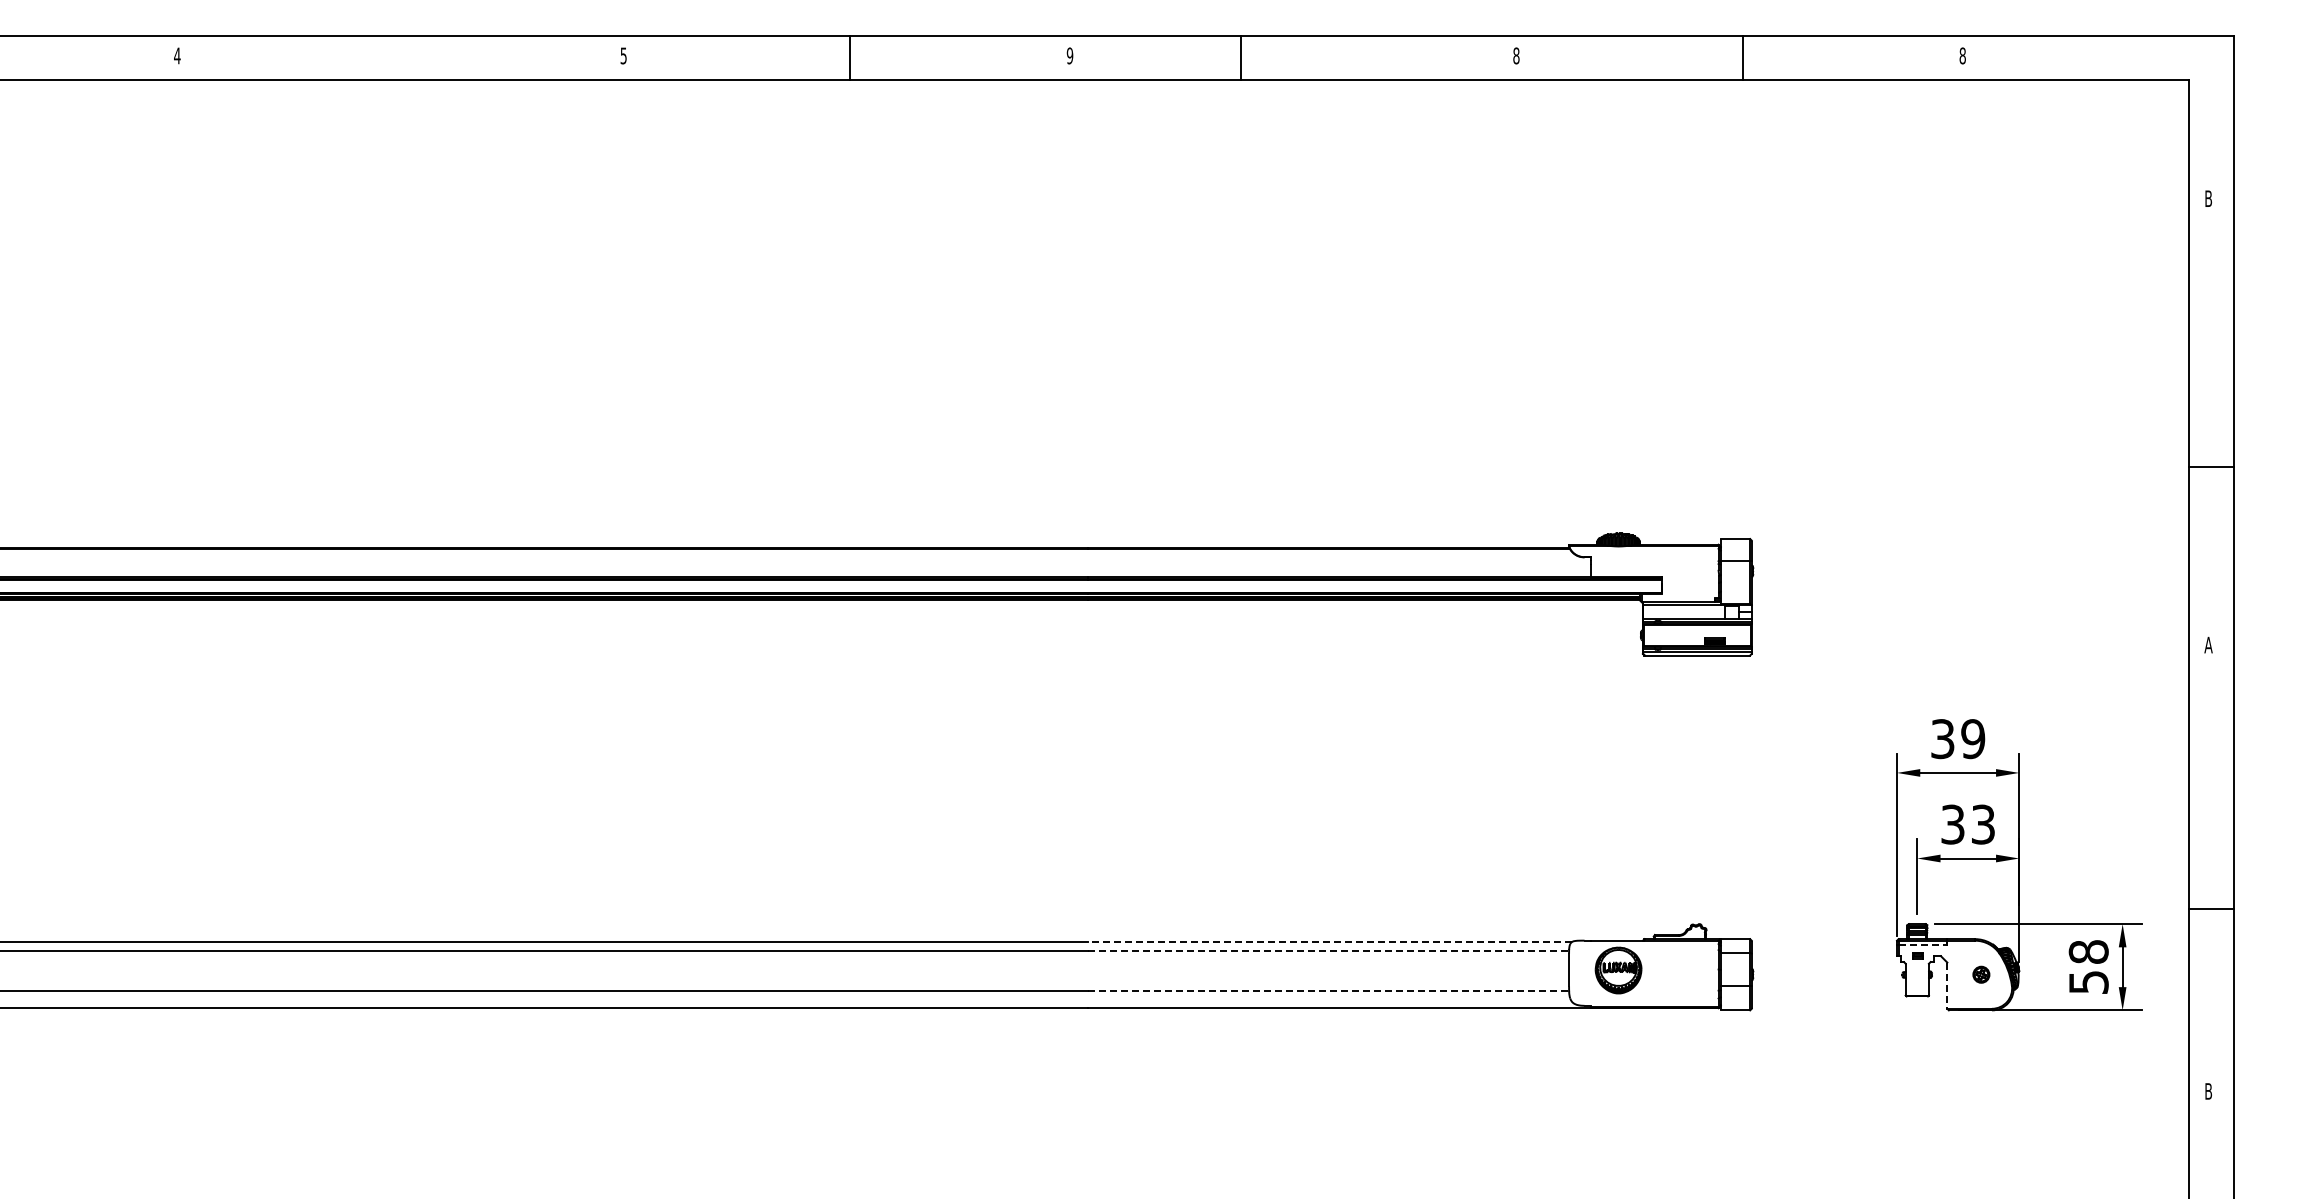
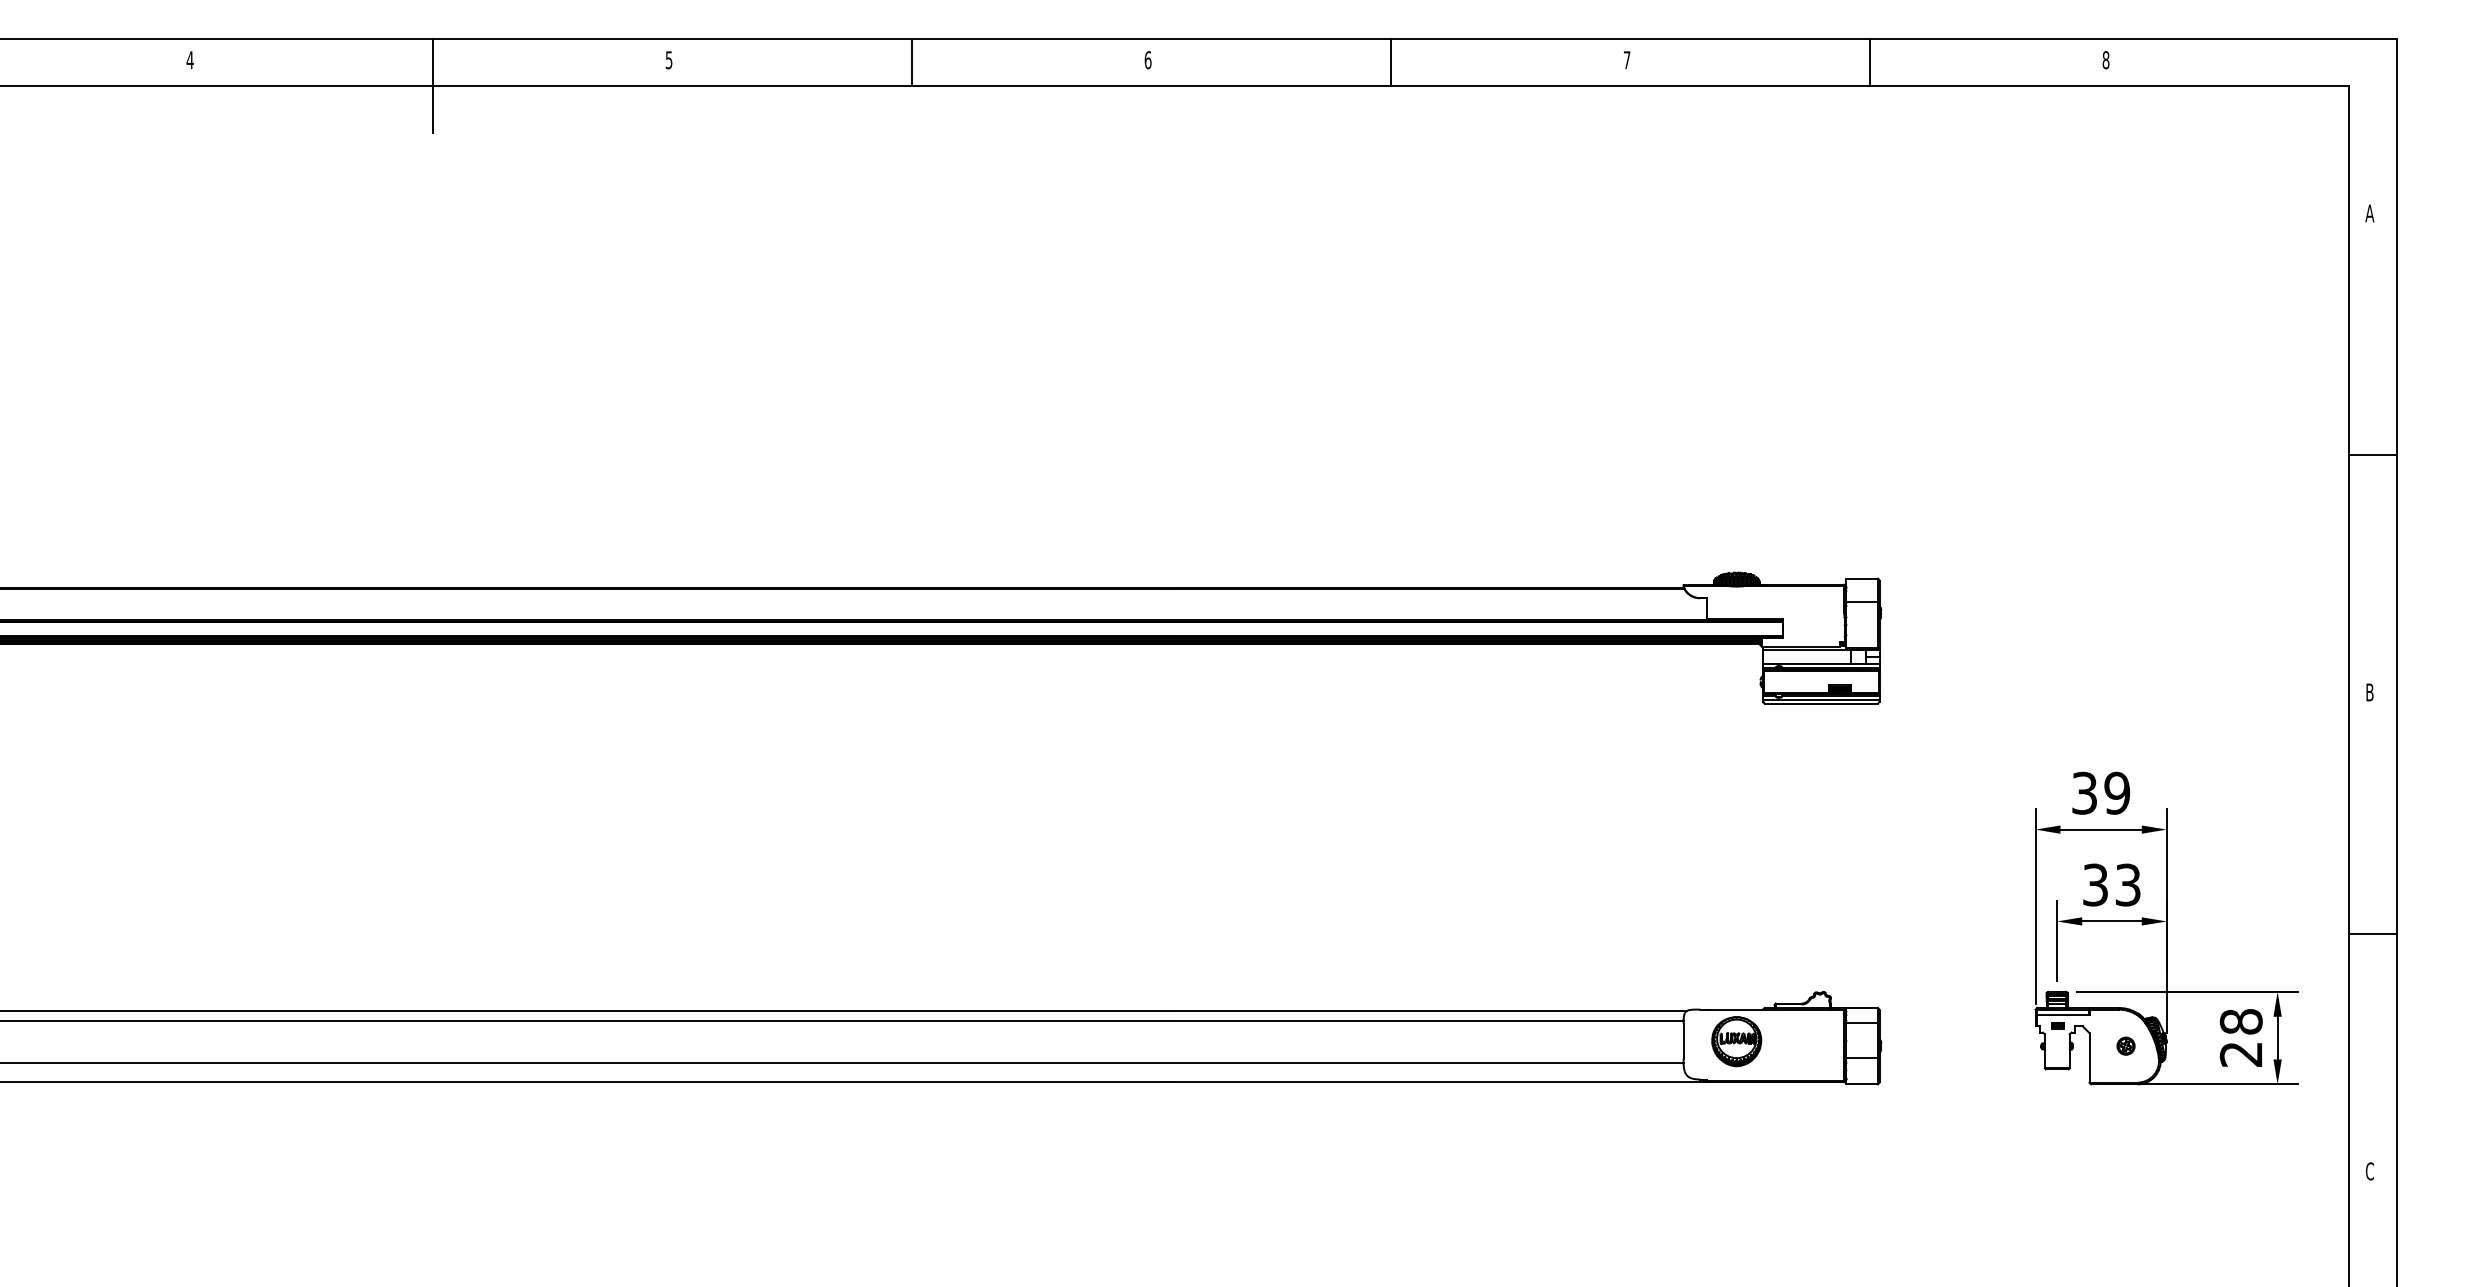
text: (1069, 55) -> (1147, 59), 9 -> 6
text: (1516, 55) -> (1627, 59), 8 -> 7
line: (1240, 57) -> (1391, 61), moved
line: (403, 79) -> (432, 85), added
text: (2208, 198) -> (2369, 213), B -> A
line: (2211, 467) -> (2372, 455), moved
text: (2208, 644) -> (2369, 691), A -> B
line: (2211, 909) -> (2372, 934), moved
line: (1330, 942) -> (1427, 1011), dashed -> solid
line: (1923, 945) -> (2063, 1014), dashed -> solid
line: (1329, 951) -> (1426, 1021), dashed -> solid
text: (2088, 982) -> (2240, 1054), 58 -> 28
line: (1947, 986) -> (2089, 1058), dashed -> solid
line: (1329, 990) -> (1426, 1063), dashed -> solid
text: (2208, 1091) -> (2369, 1171), B -> C

